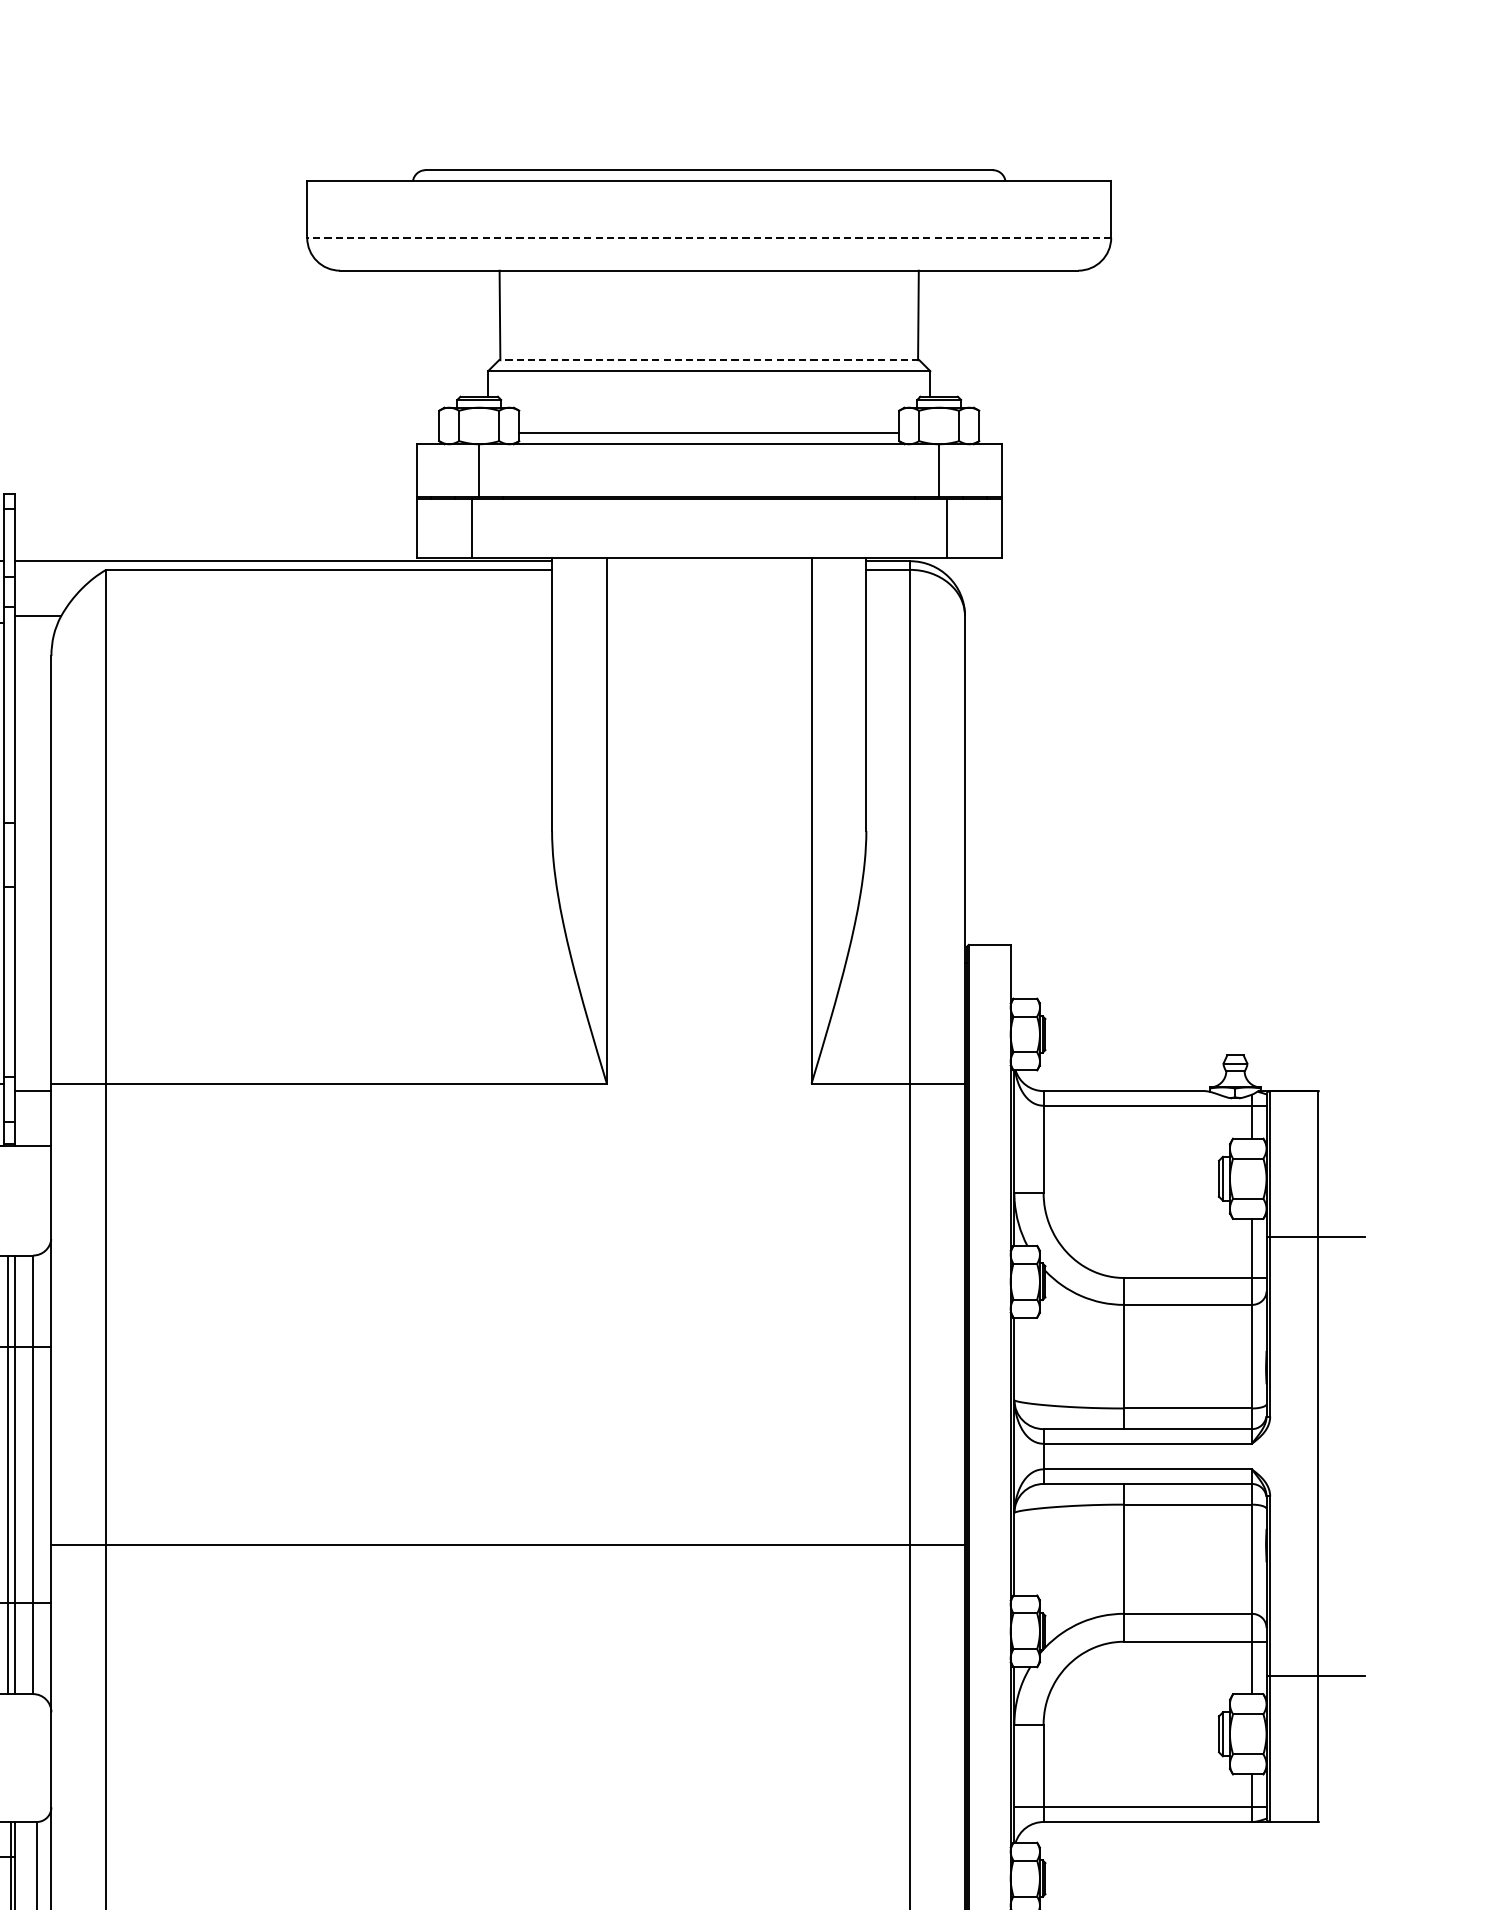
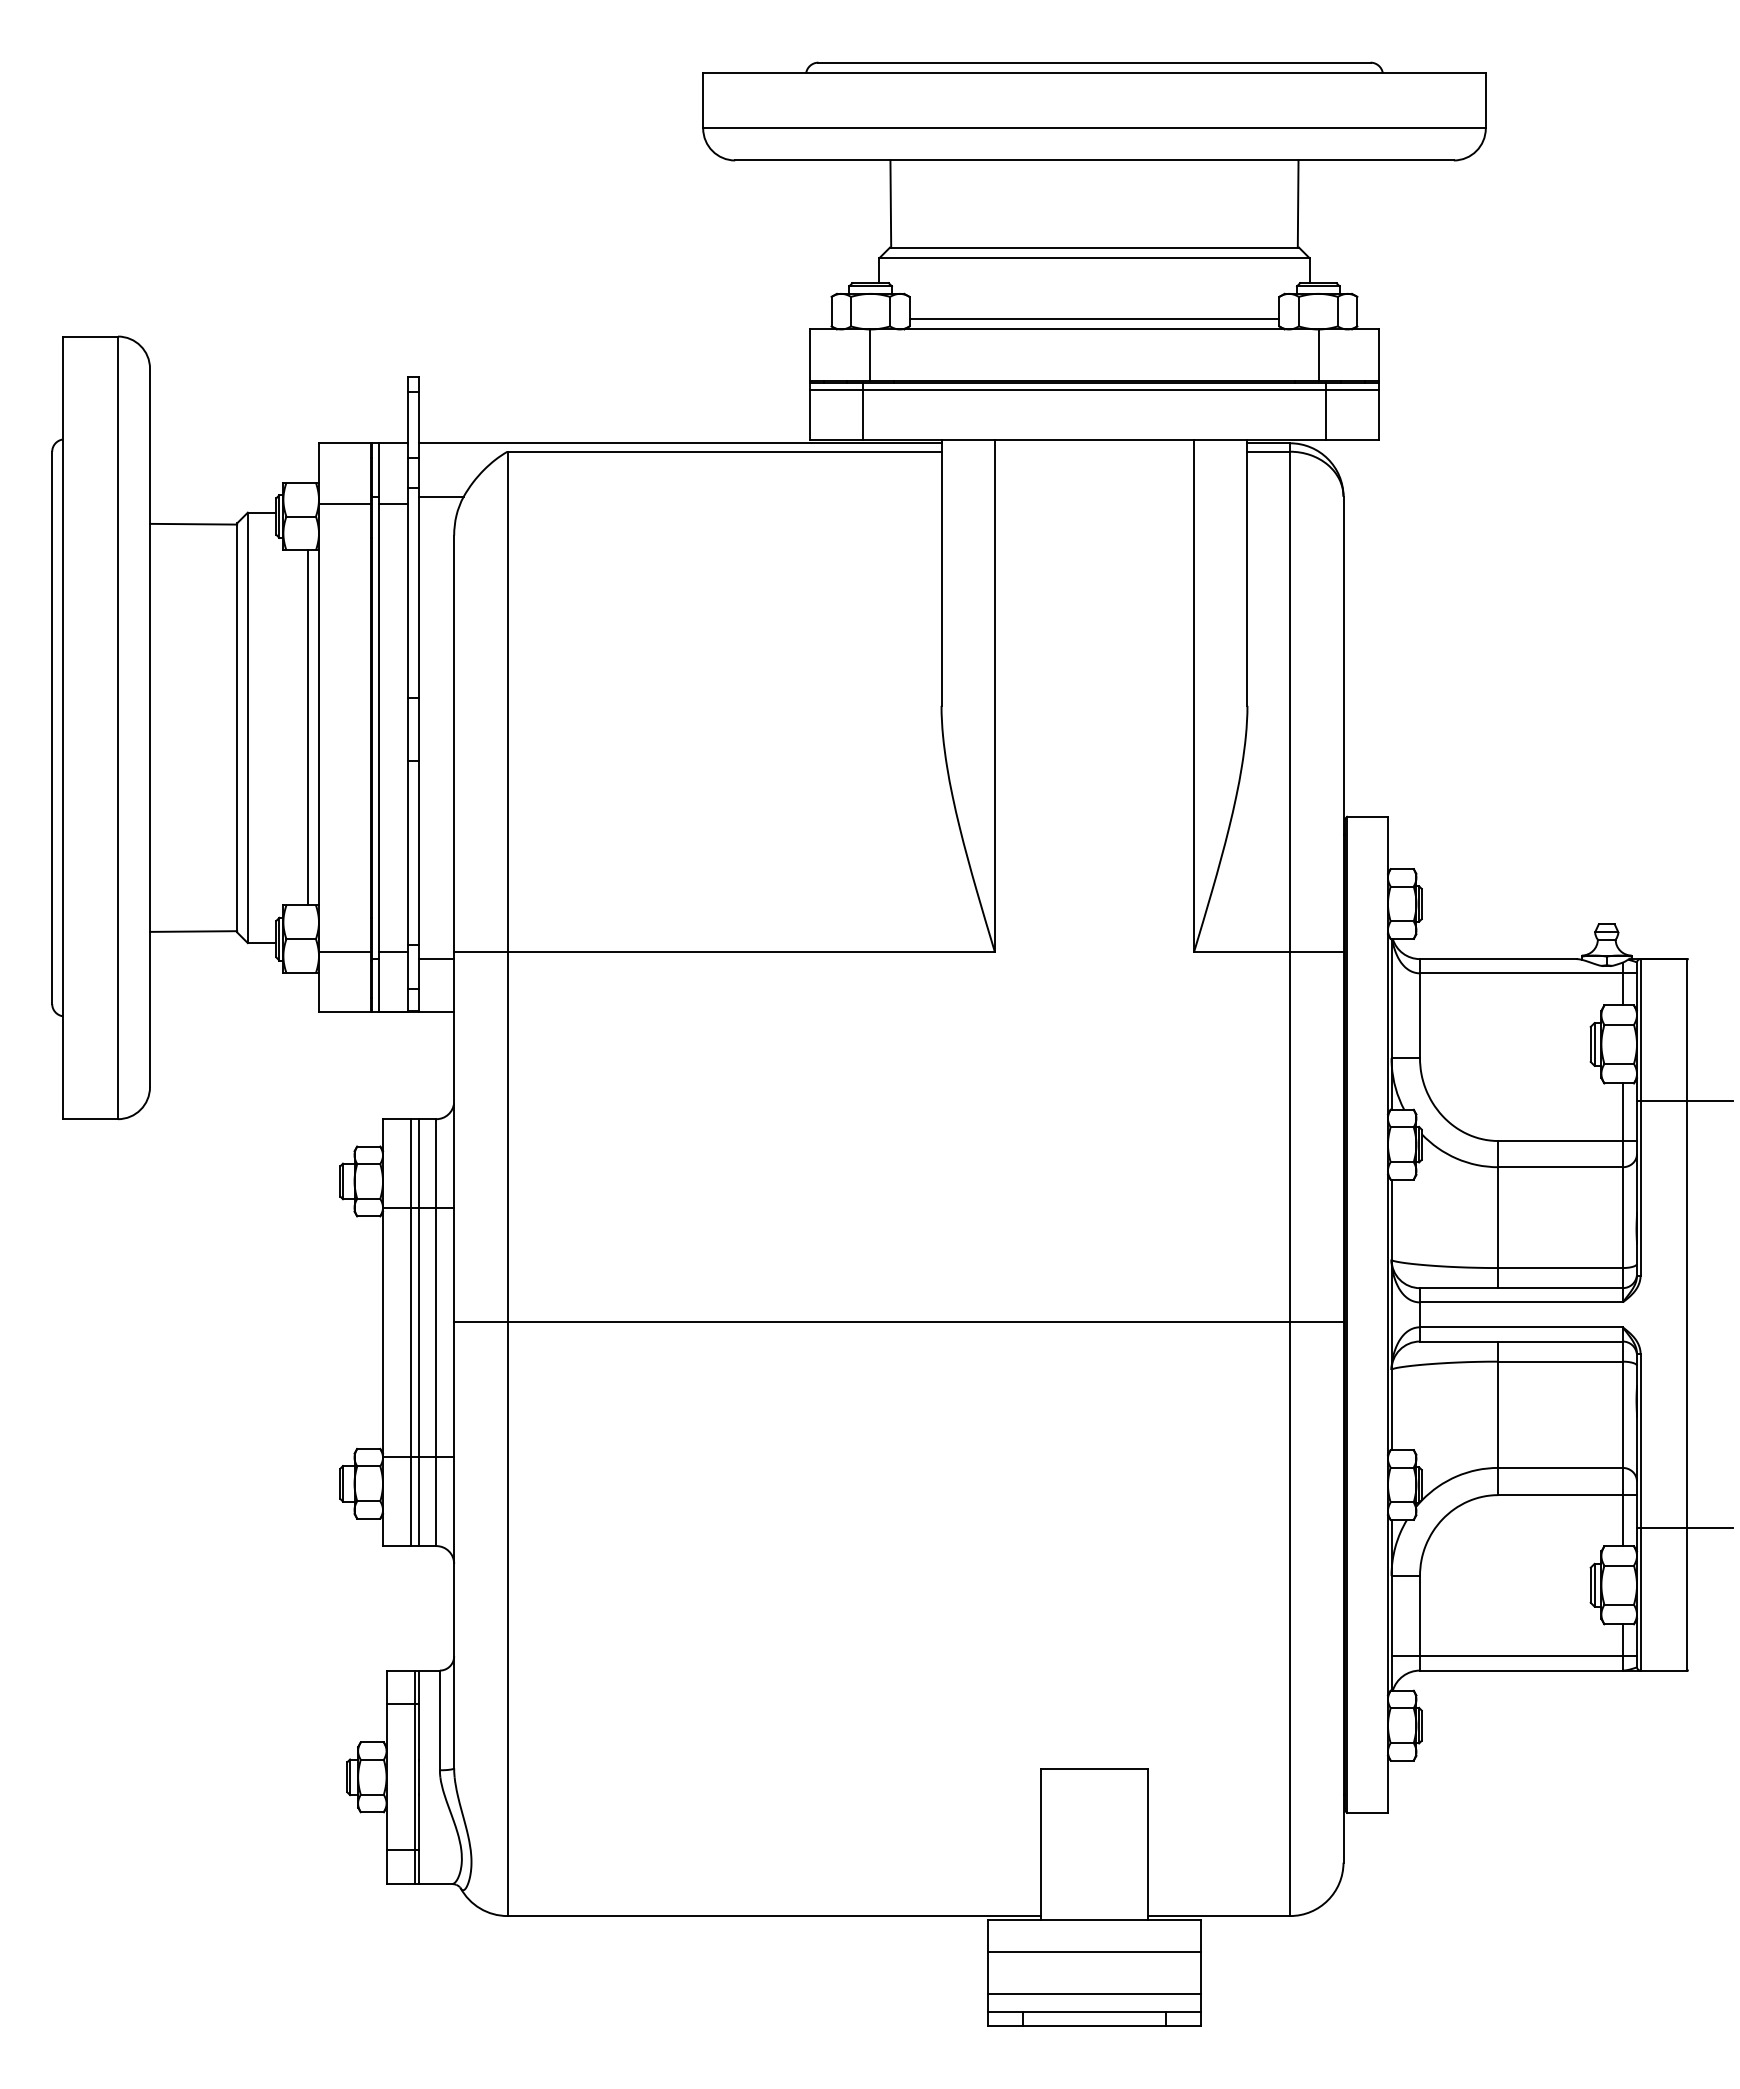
line: (709, 237) -> (1094, 128), dashed -> solid
line: (709, 360) -> (1094, 247), dashed -> solid
line: (709, 505) -> (1094, 389), added
line: (507, 1544) -> (898, 1321), moved

